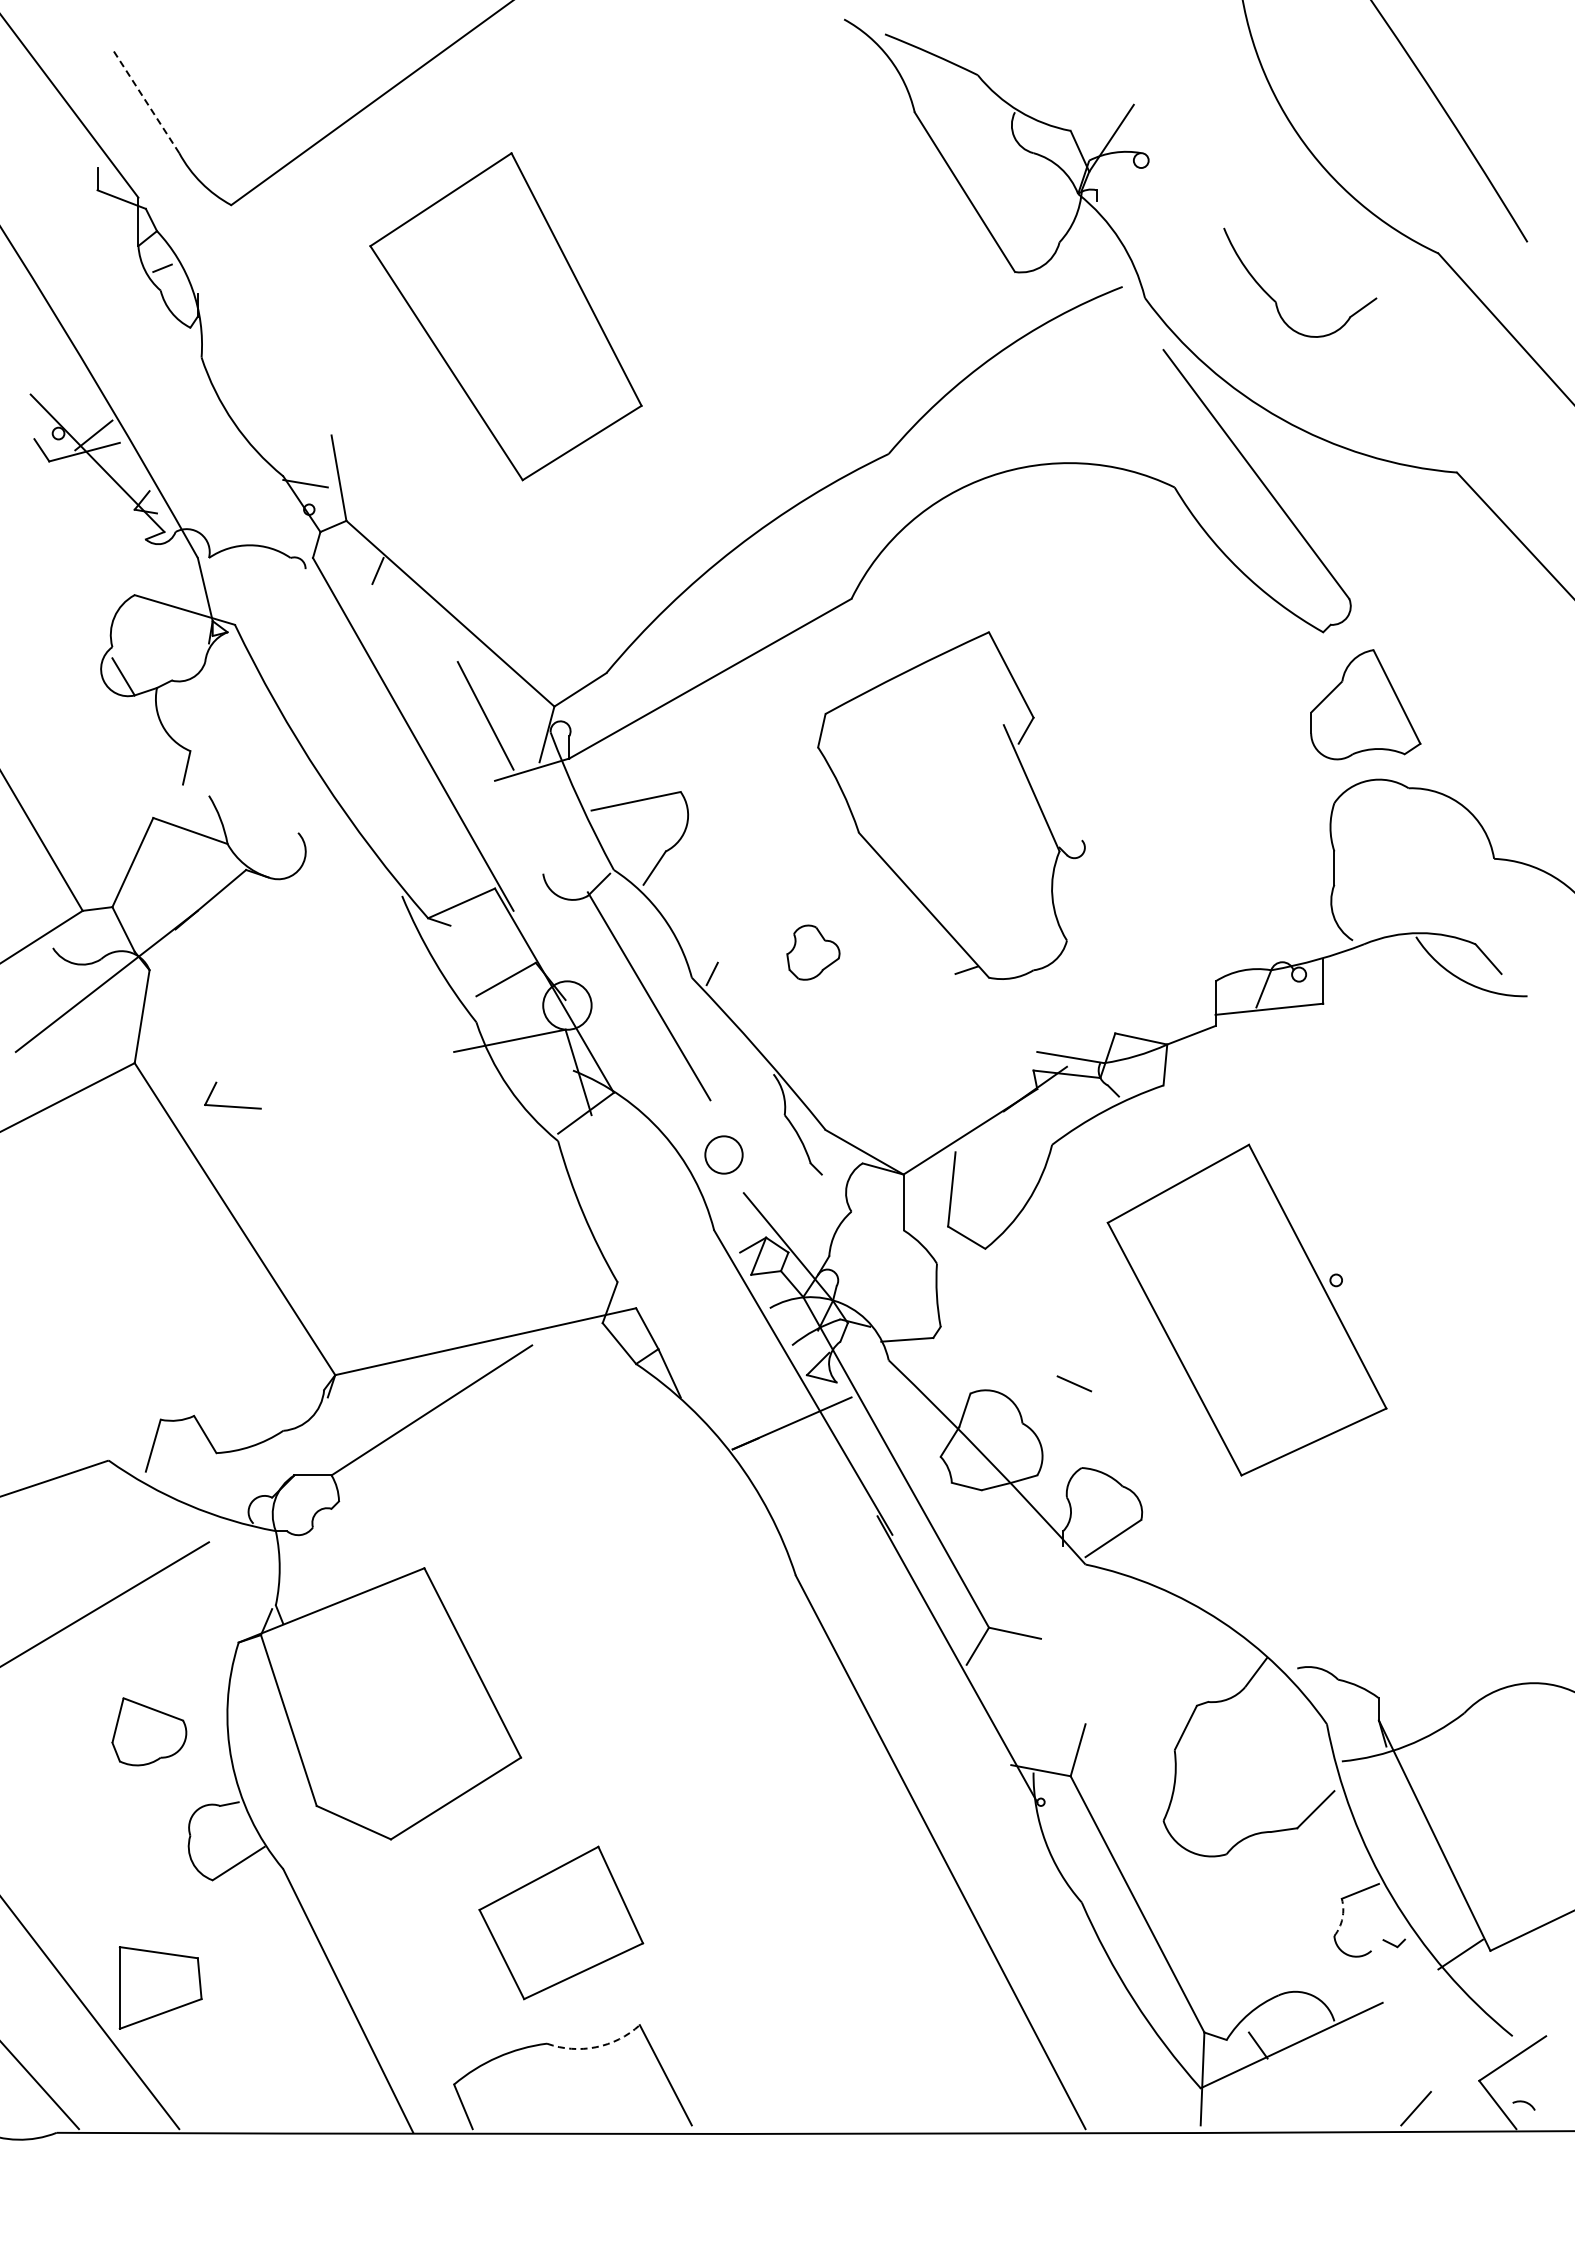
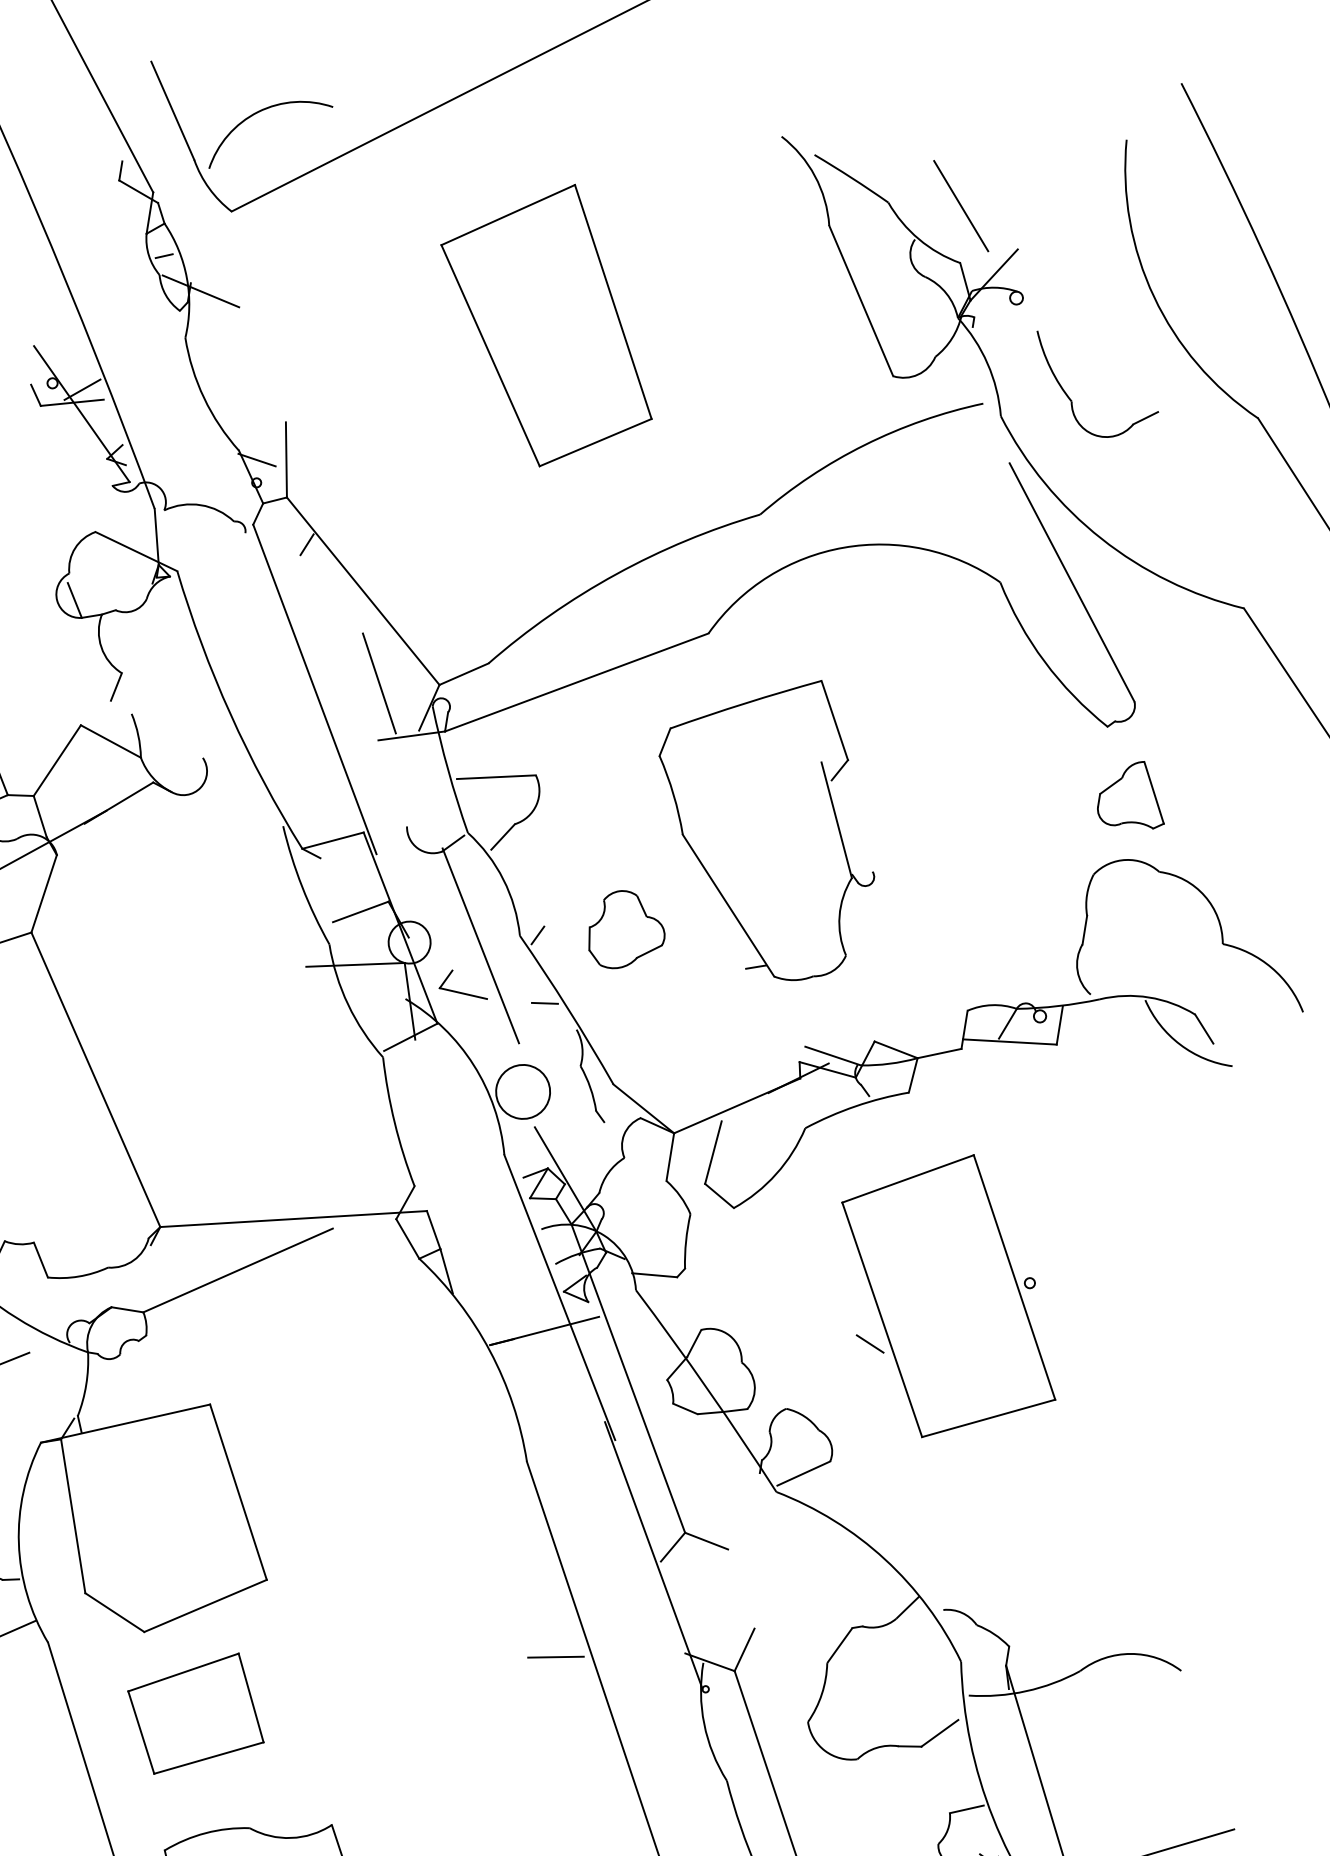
line: (1061, 65) -> (961, 205), added
arc: (244, 87) -> (259, 112), added
line: (145, 101) -> (172, 111), dashed -> solid
line: (210, 301) -> (200, 291), added
part: (1276, 301) -> (1072, 400), moved
part: (505, 316) -> (547, 323), moved
part: (1366, 704) -> (1134, 794), size x0.71
part: (813, 952) -> (627, 930), size x1.67
line: (732, 1050) -> (544, 1003), added
part: (232, 1105) -> (463, 992), moved
circle: (723, 1154) -> (522, 1091), size x1.67
line: (1073, 1383) -> (869, 1343), moved
line: (864, 1792) -> (555, 1656), added
arc: (1342, 1918) -> (947, 1830), dashed -> solid
part: (561, 1922) -> (196, 1713), moved
arc: (596, 2047) -> (291, 1838), dashed -> solid

